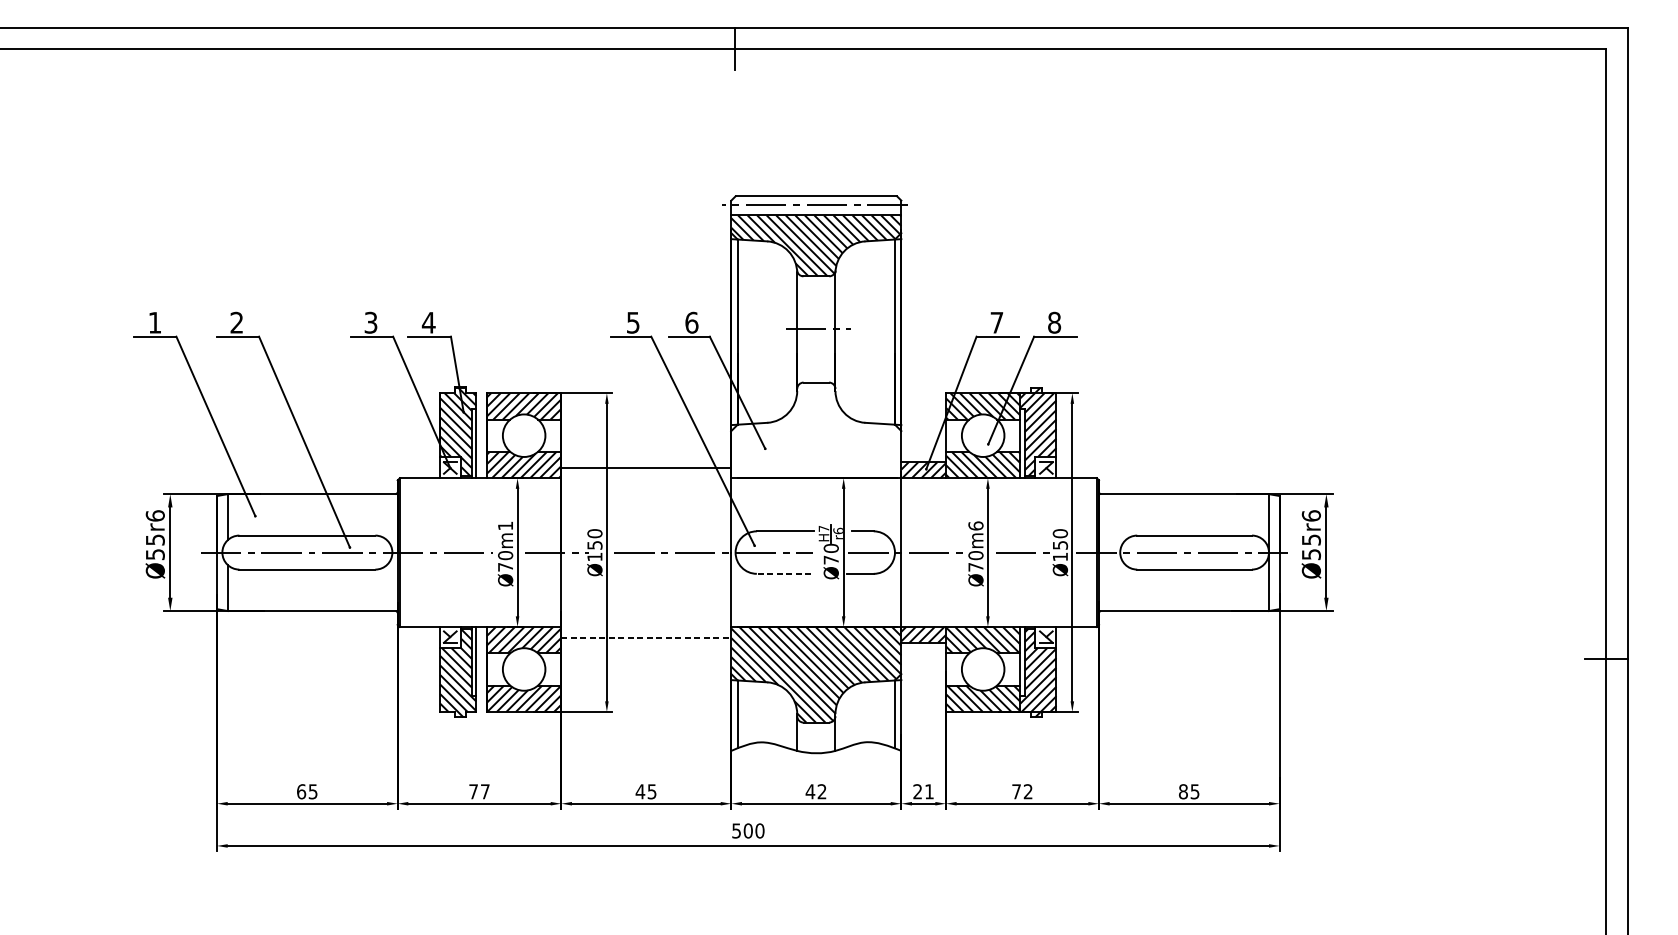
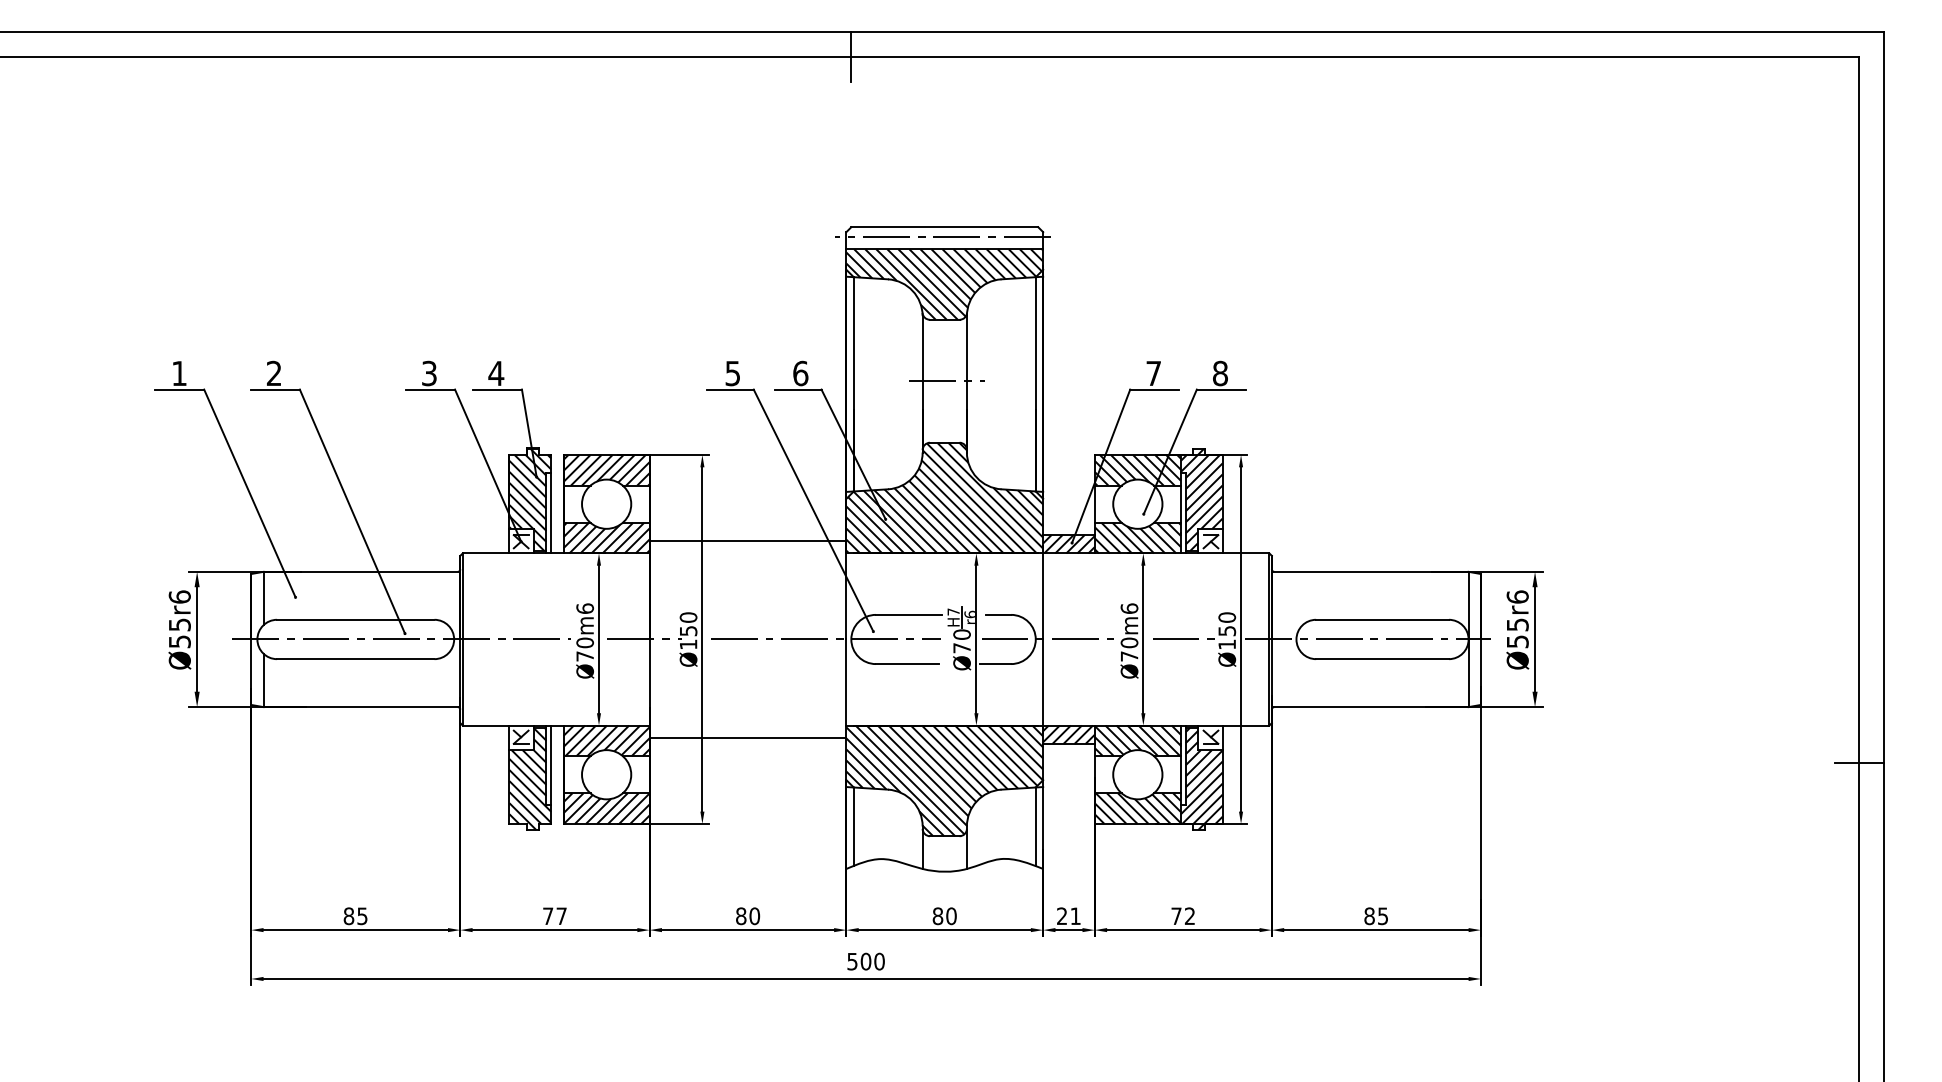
hatch: (816, 429) -> (944, 497), added
text: (505, 525) -> (584, 608), Ø70m1 -> Ø70m6
line: (783, 574) -> (906, 664), dashed -> solid
line: (646, 637) -> (748, 737), dashed -> solid
text: (301, 791) -> (348, 915), 65 -> 85
text: (645, 791) -> (747, 916), 45 -> 80
text: (816, 791) -> (944, 916), 42 -> 80

